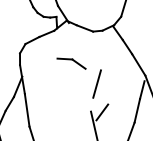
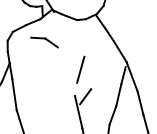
part: (71, 63) -> (44, 42), moved

